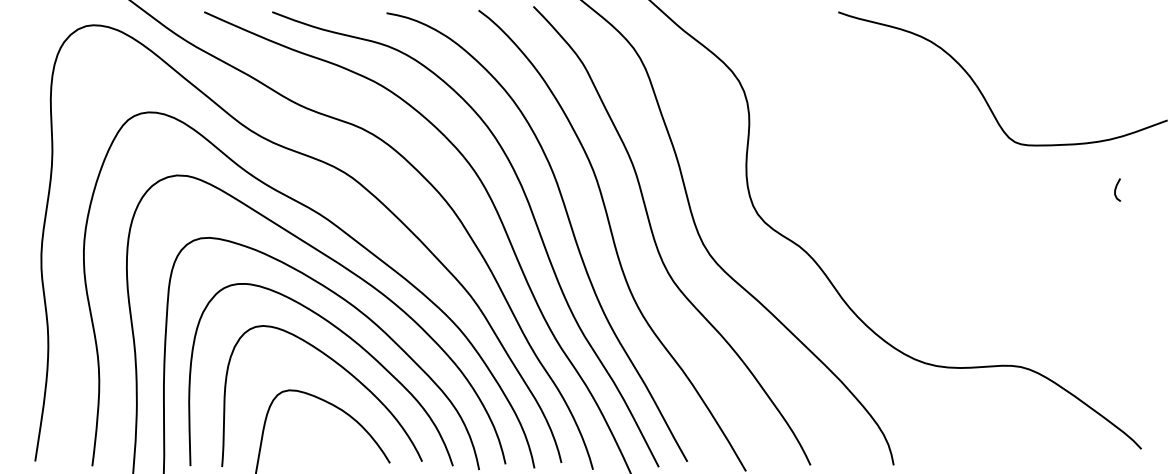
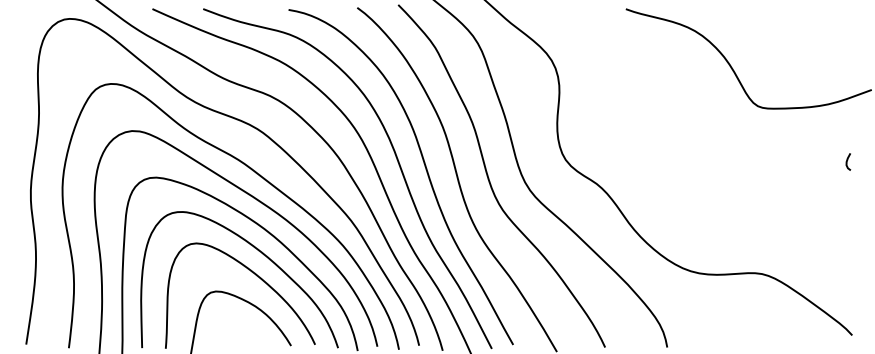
curve: (1117, 188) -> (848, 160), moved

